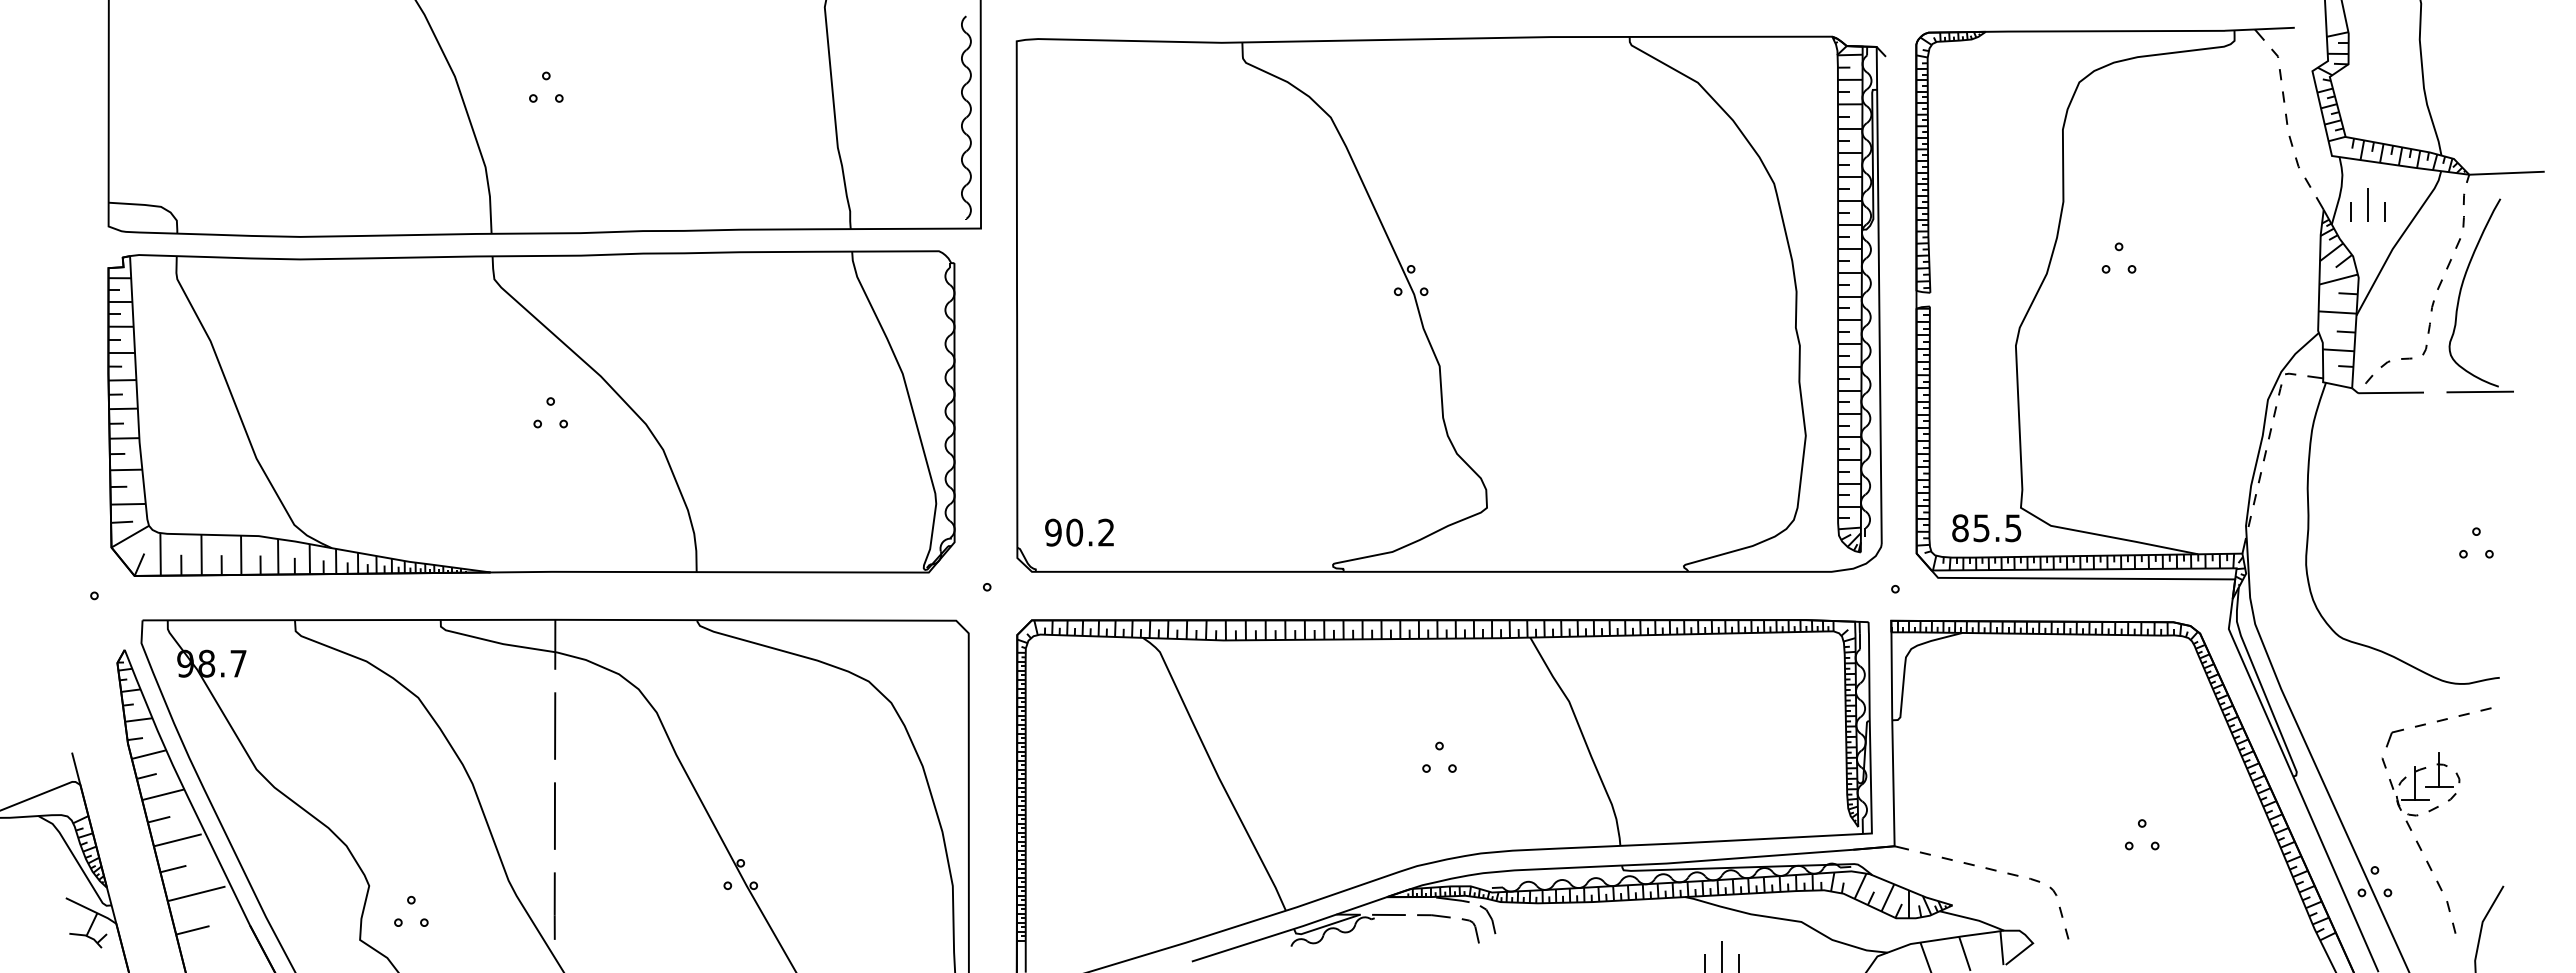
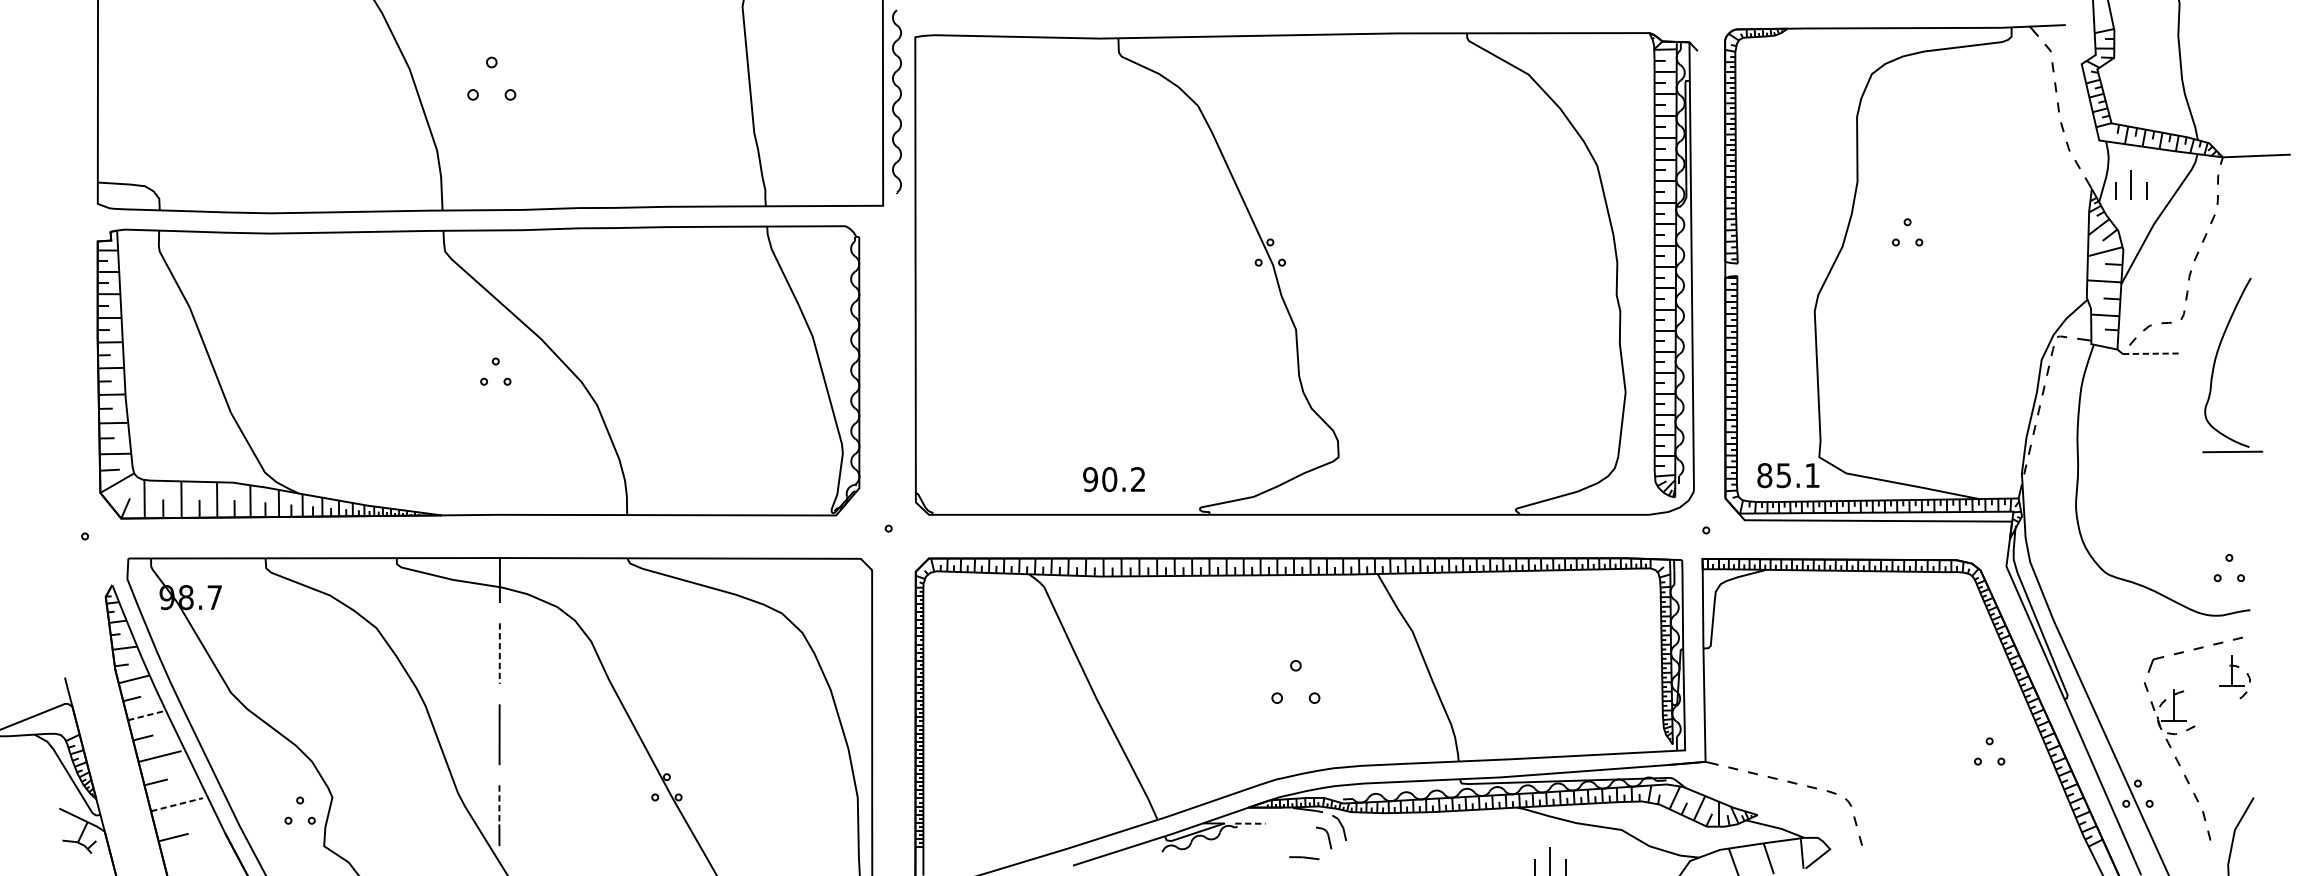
part: (546, 86) -> (492, 77), size x1.6
part: (966, 117) -> (897, 101), moved
part: (2461, 292) -> (2215, 362), moved
line: (2391, 392) -> (2152, 353), solid -> dashed
text: (2013, 528) -> (1812, 475), 85.5 -> 85.1
text: (1079, 532) -> (1114, 479), moved
part: (2476, 535) -> (2229, 561), moved
line: (555, 726) -> (500, 654), solid -> dashed
part: (1439, 756) -> (1295, 681), size x1.6
part: (2442, 776) -> (2234, 676), moved
line: (163, 794) -> (147, 715), solid -> dashed
part: (2142, 827) -> (1989, 744), moved
line: (196, 893) -> (176, 804), solid -> dashed
line: (554, 894) -> (499, 805), solid -> dashed
part: (411, 904) -> (300, 804), moved
line: (1388, 914) -> (1249, 823), solid -> dashed
line: (1433, 916) -> (1303, 858), moved

